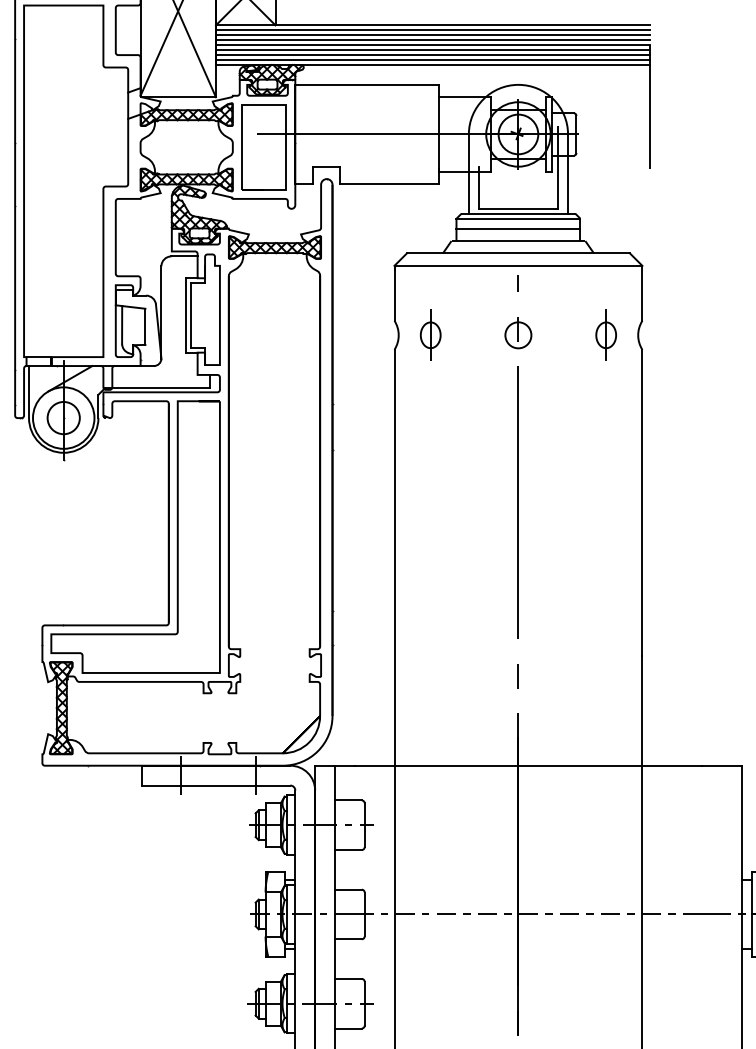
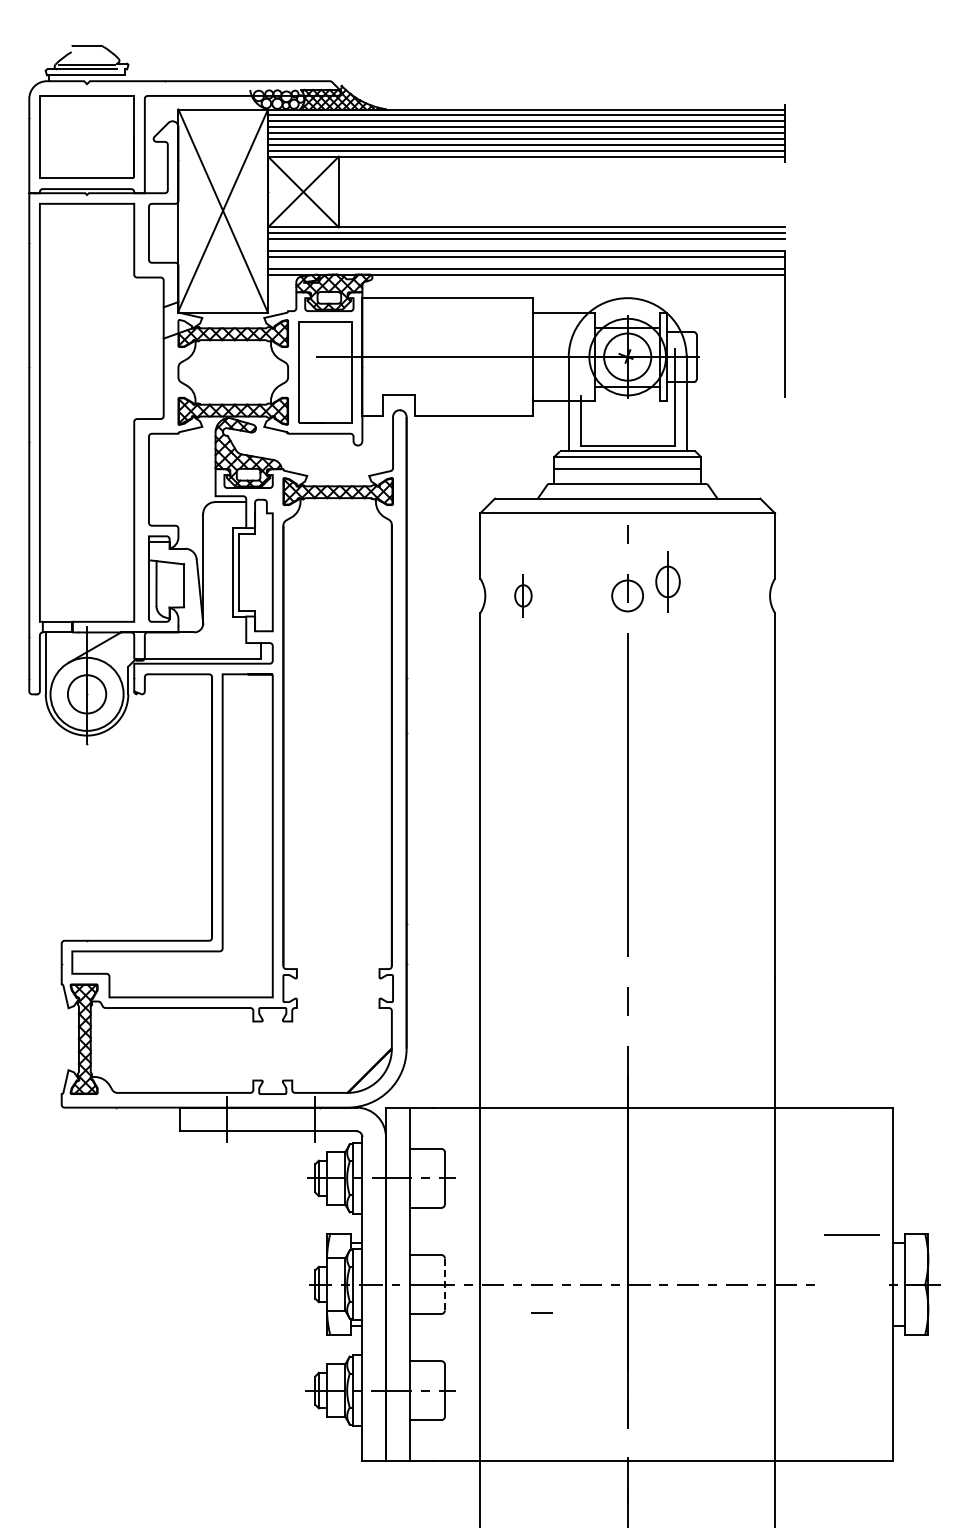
line: (433, 40) -> (526, 245), removed
line: (433, 54) -> (526, 262), removed
part: (430, 334) -> (523, 595), size x0.7
part: (605, 334) -> (667, 581), moved
line: (364, 914) -> (444, 1284), solid -> dashed
line: (706, 914) -> (851, 1234), moved
line: (445, 938) -> (541, 1312), added

